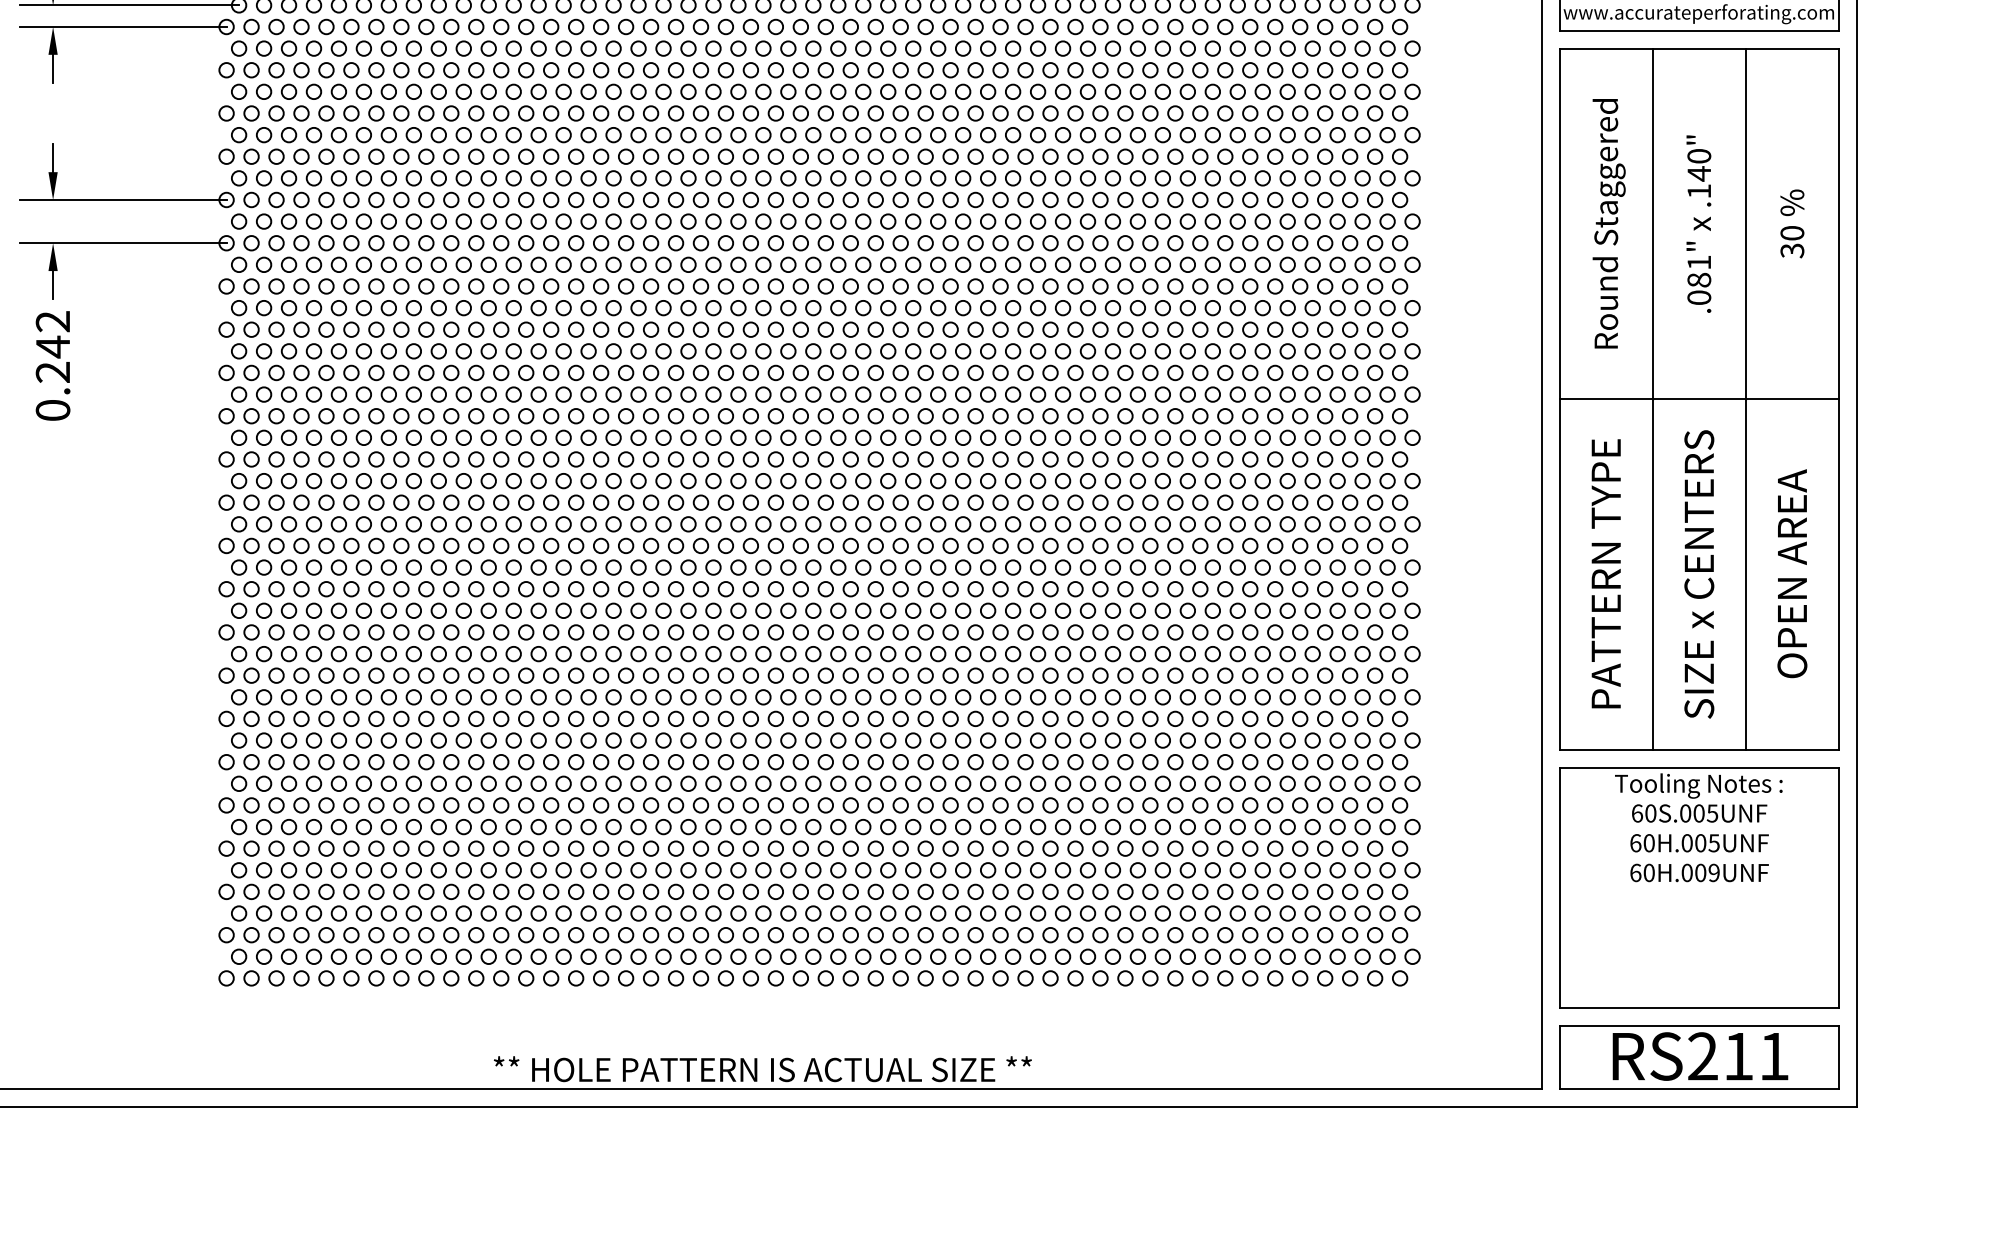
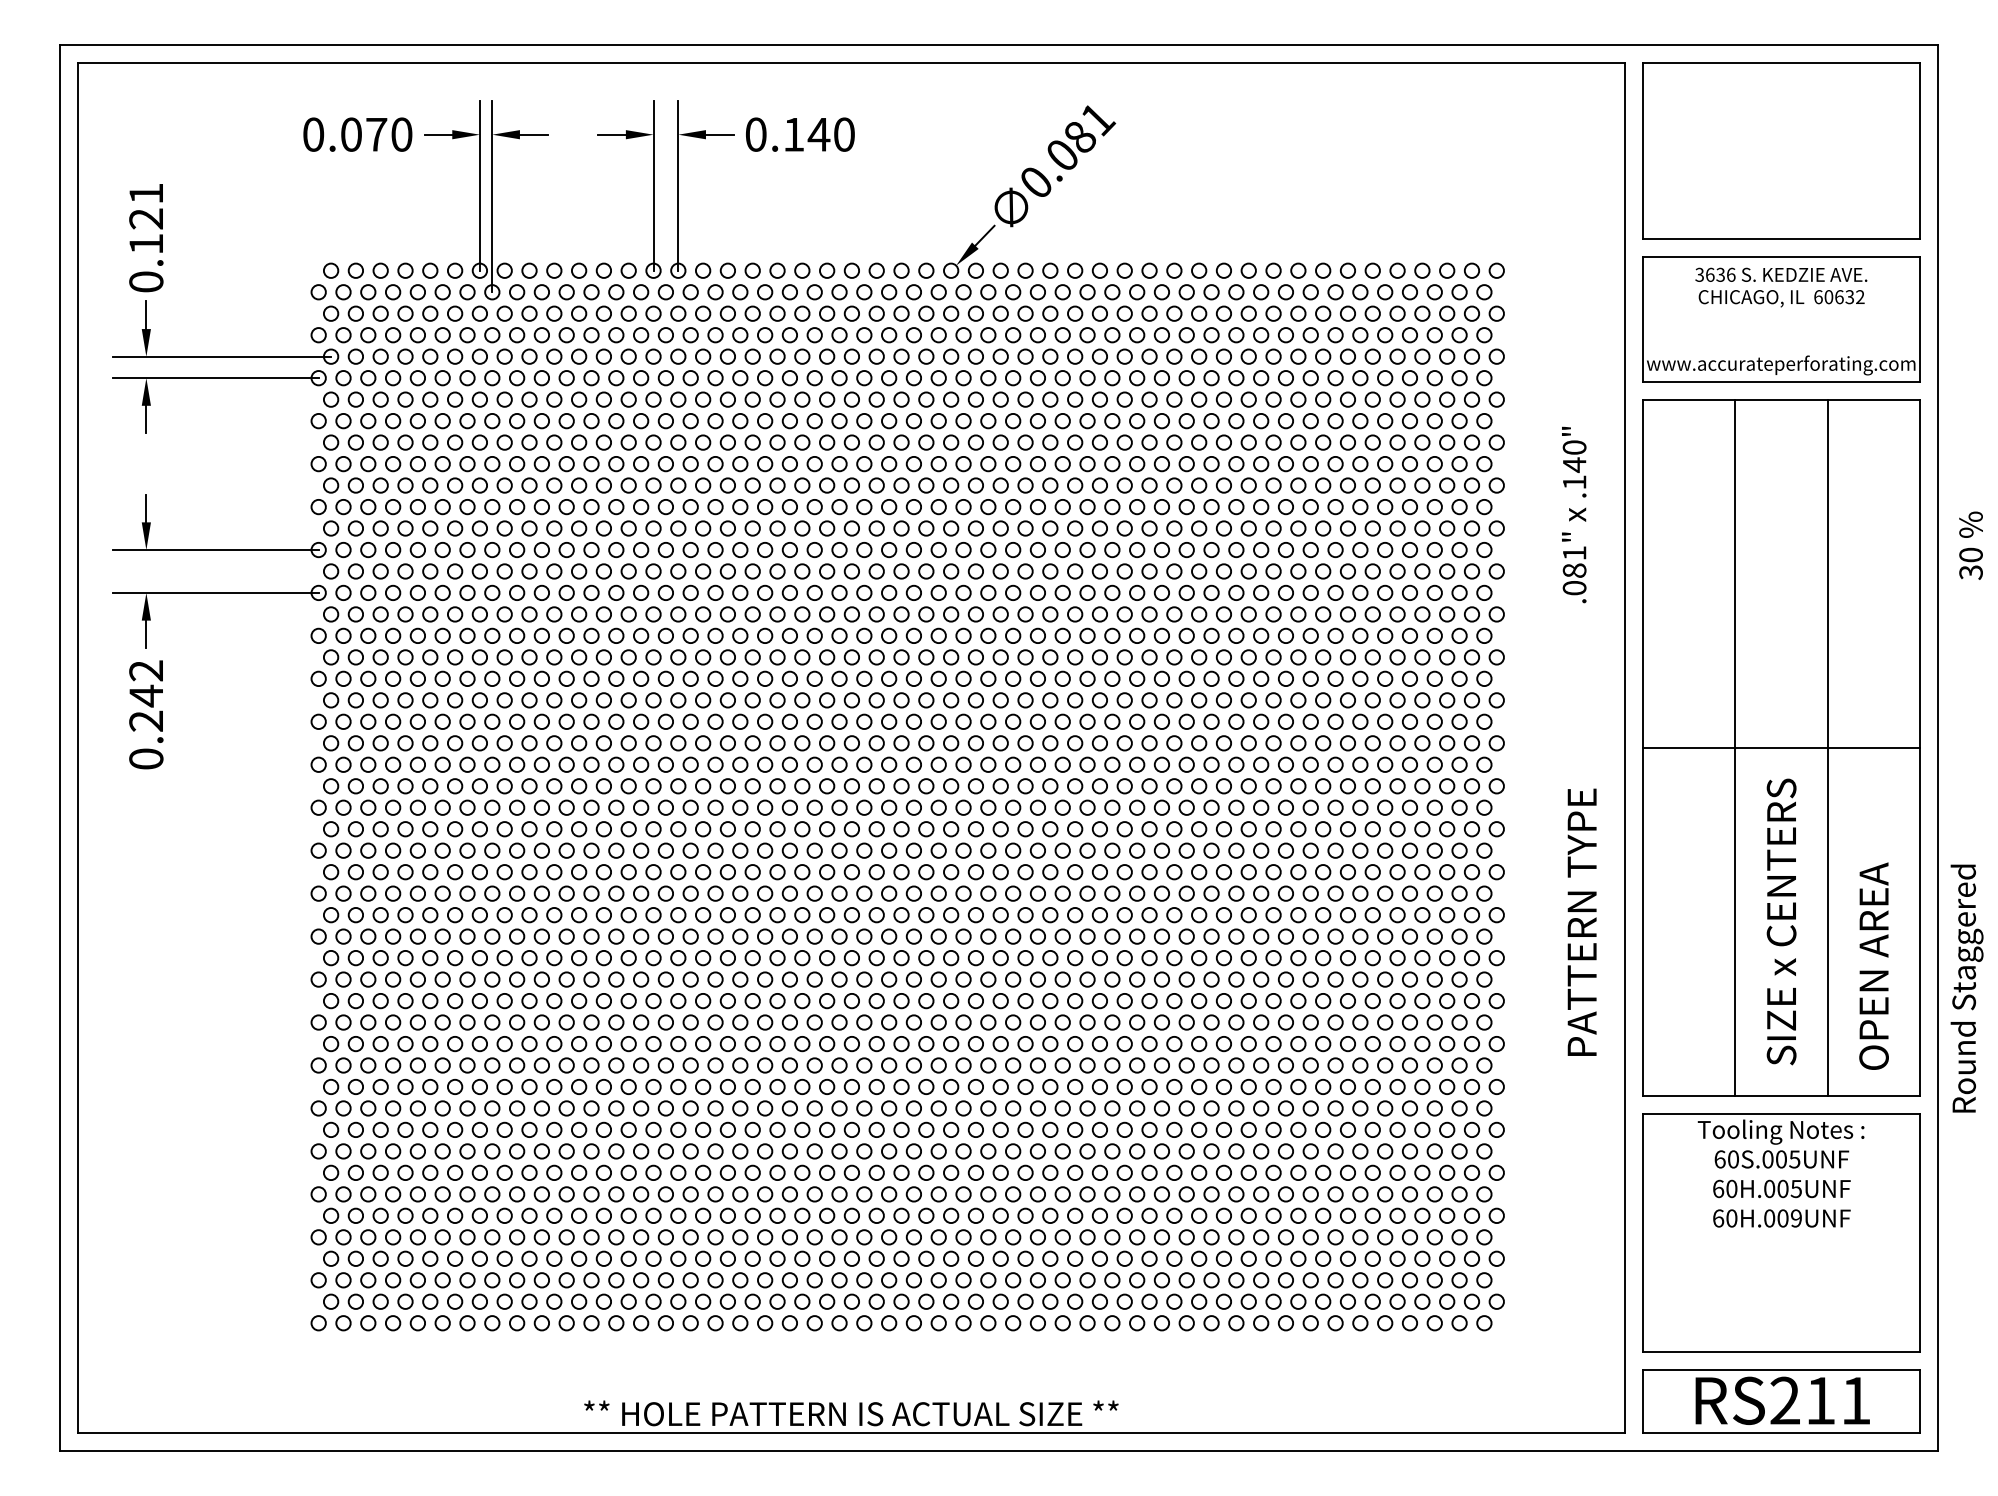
text: (1608, 223) -> (1966, 988), moved
text: (1699, 223) -> (1574, 514), moved
text: (1791, 223) -> (1970, 545), moved
text: (1605, 572) -> (1581, 921), moved
text: (1791, 572) -> (1873, 965), moved

